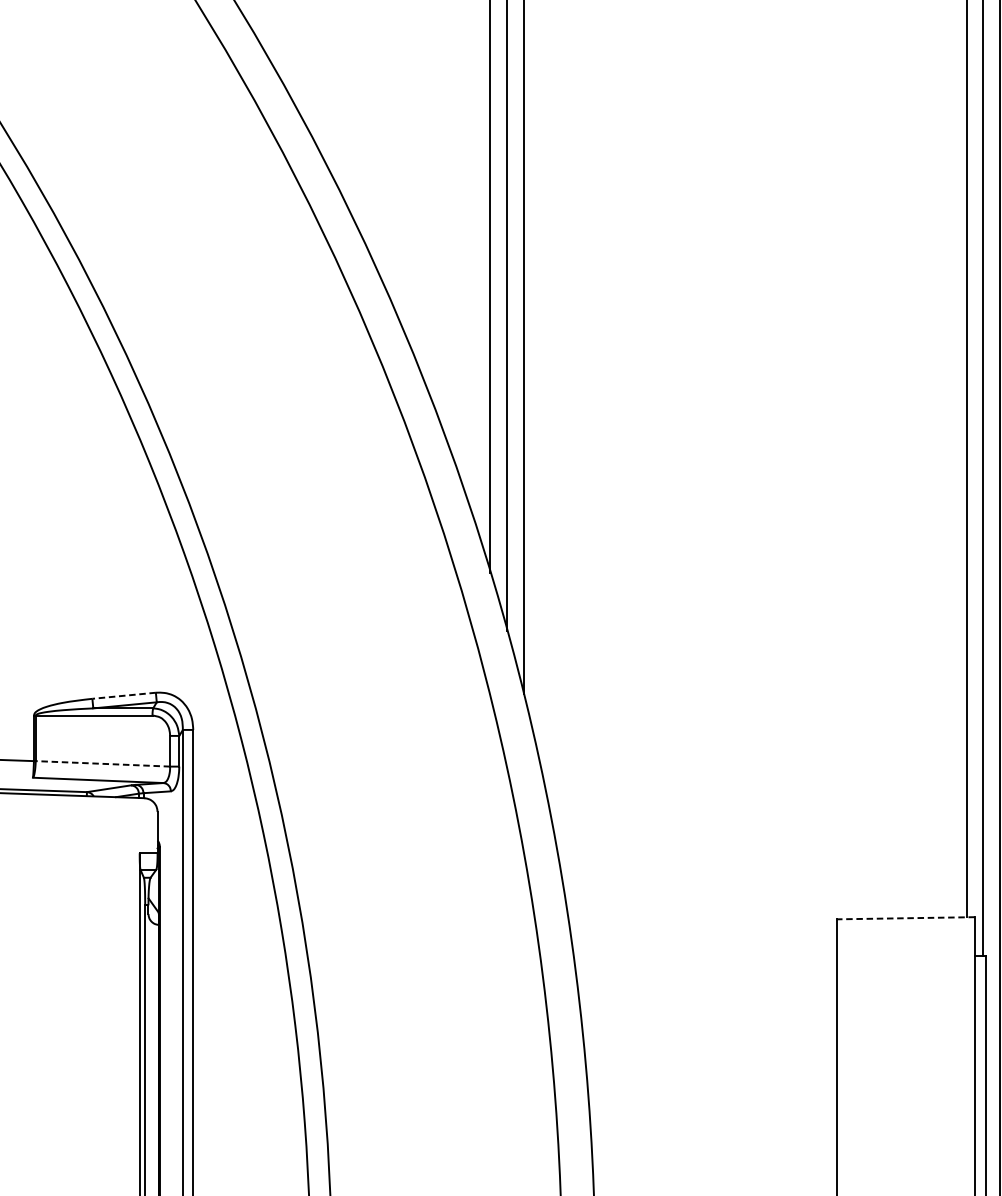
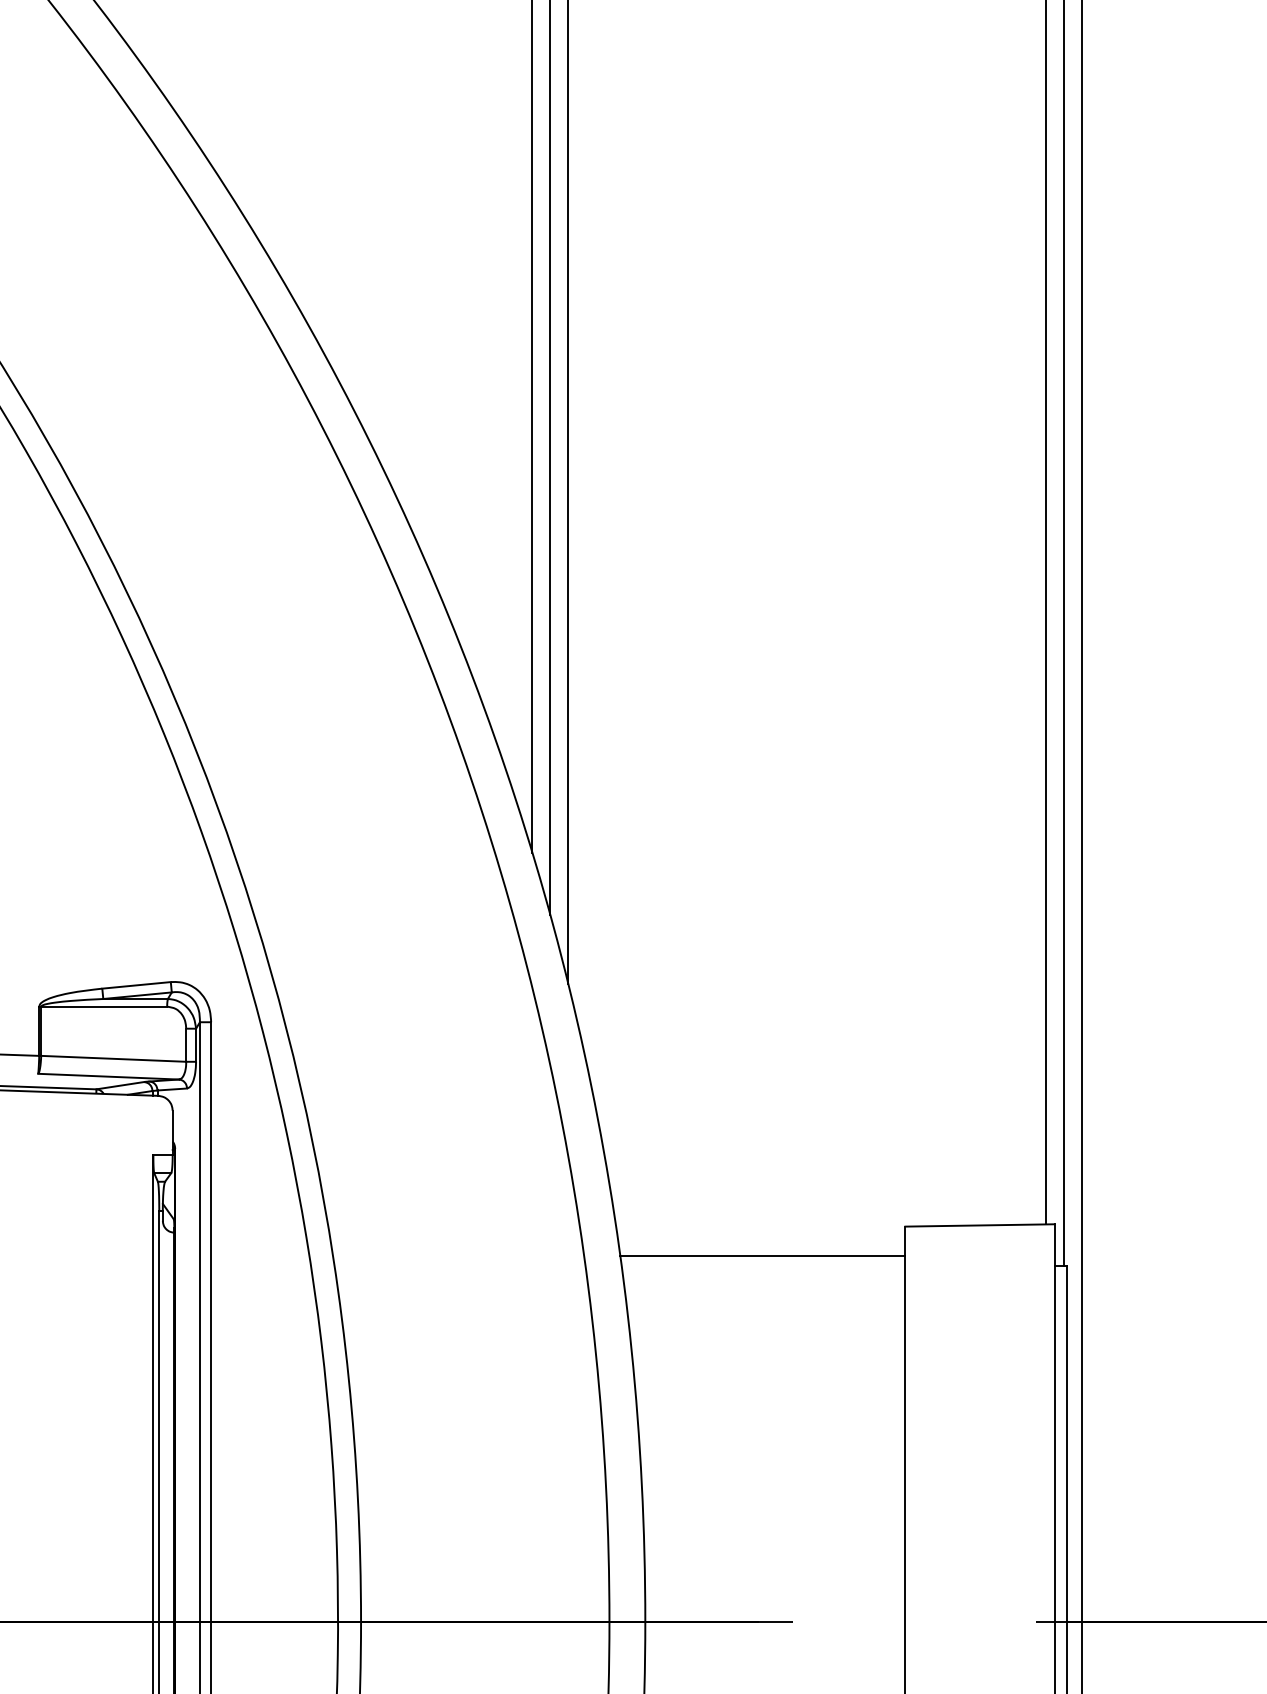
line: (124, 695) -> (136, 985), dashed -> solid
line: (102, 763) -> (113, 1058), dashed -> solid
line: (906, 918) -> (980, 1225), dashed -> solid
line: (704, 947) -> (762, 1256), added

